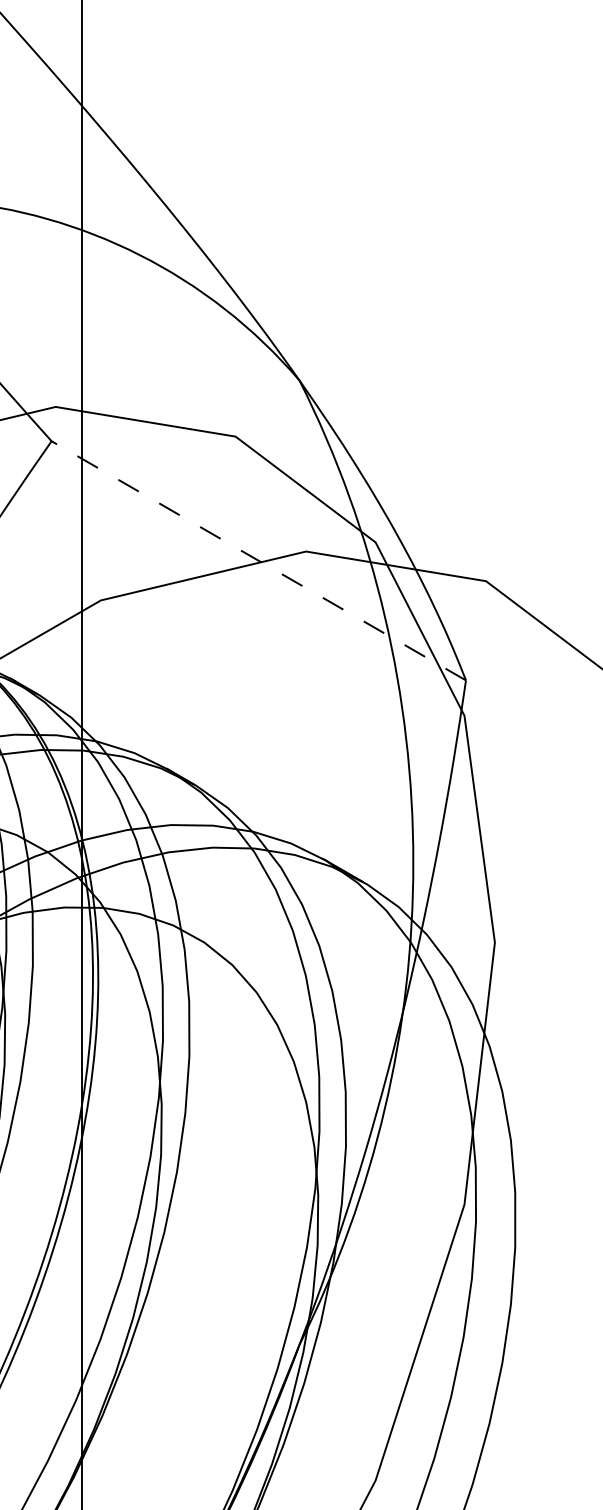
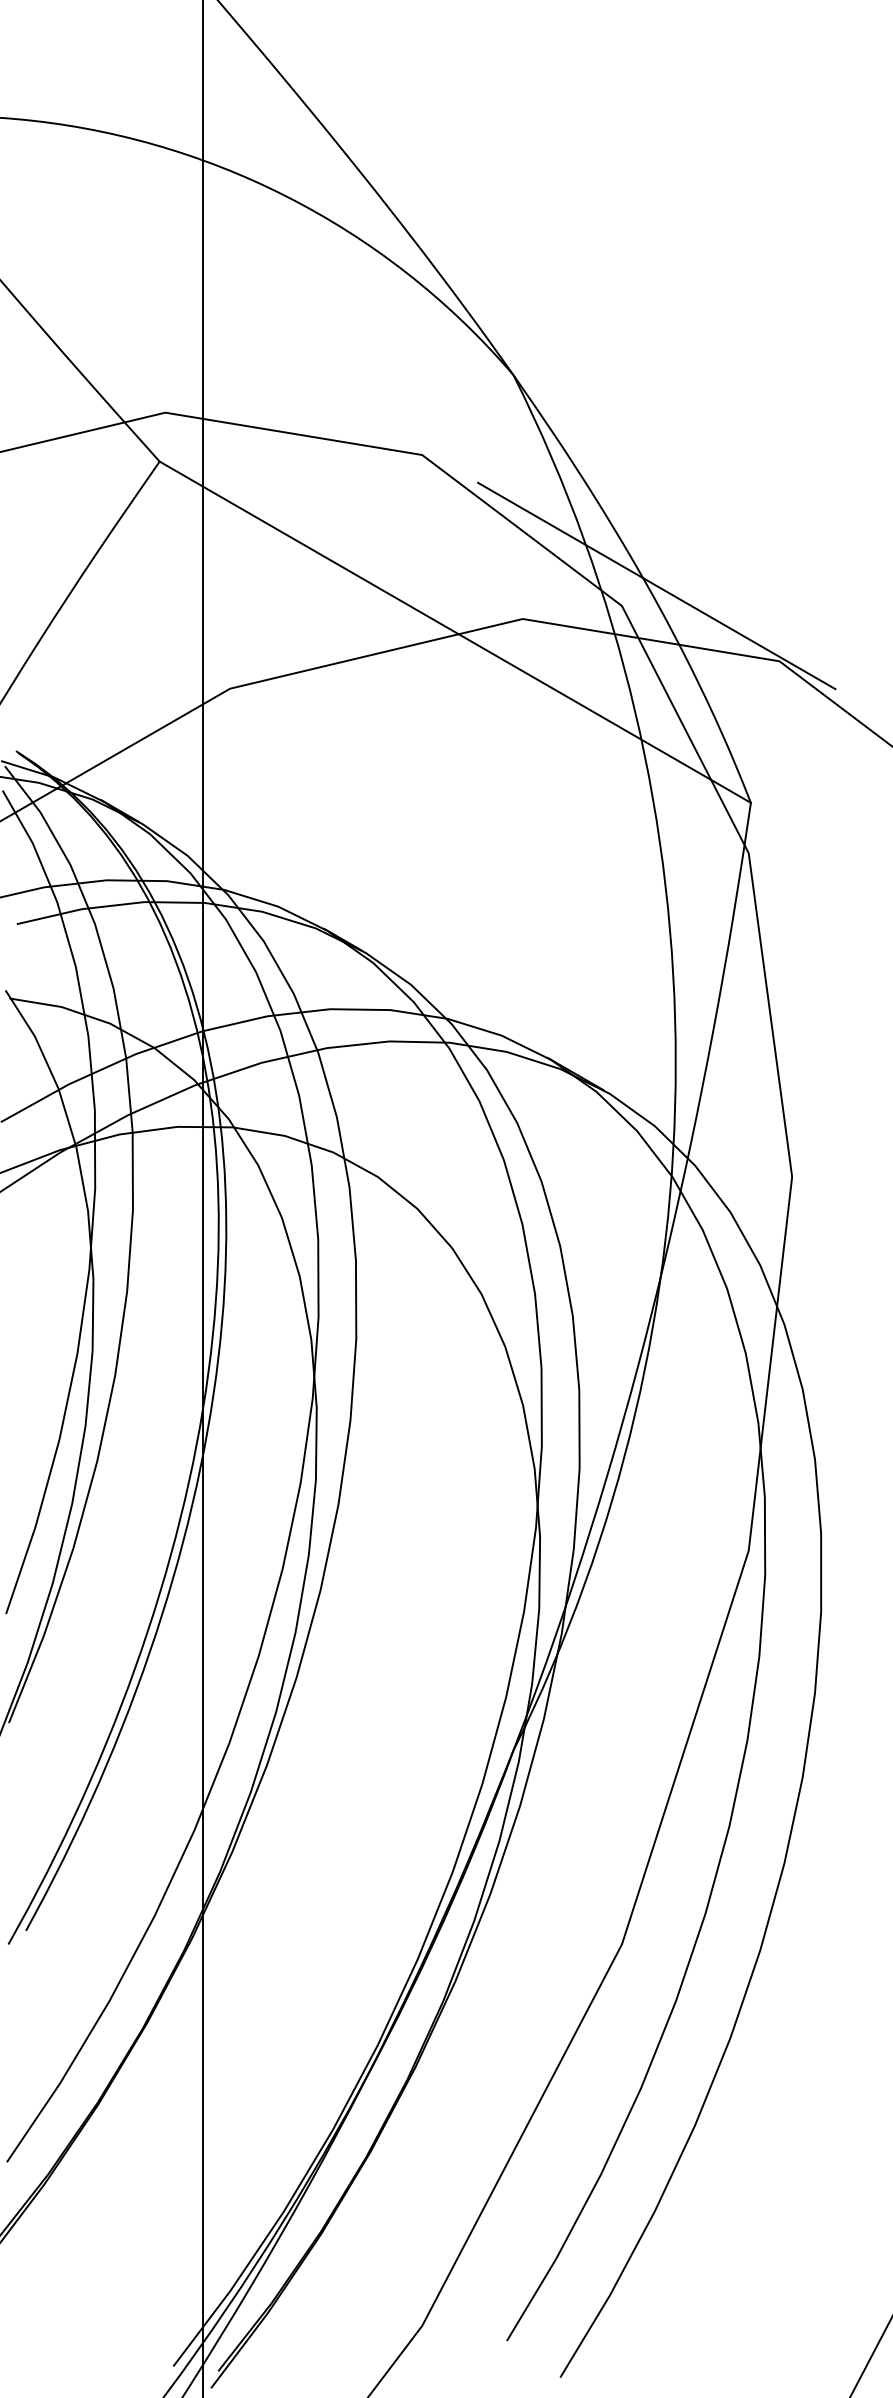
line: (399, 528) -> (656, 585), added
line: (258, 560) -> (454, 631), dashed -> solid

